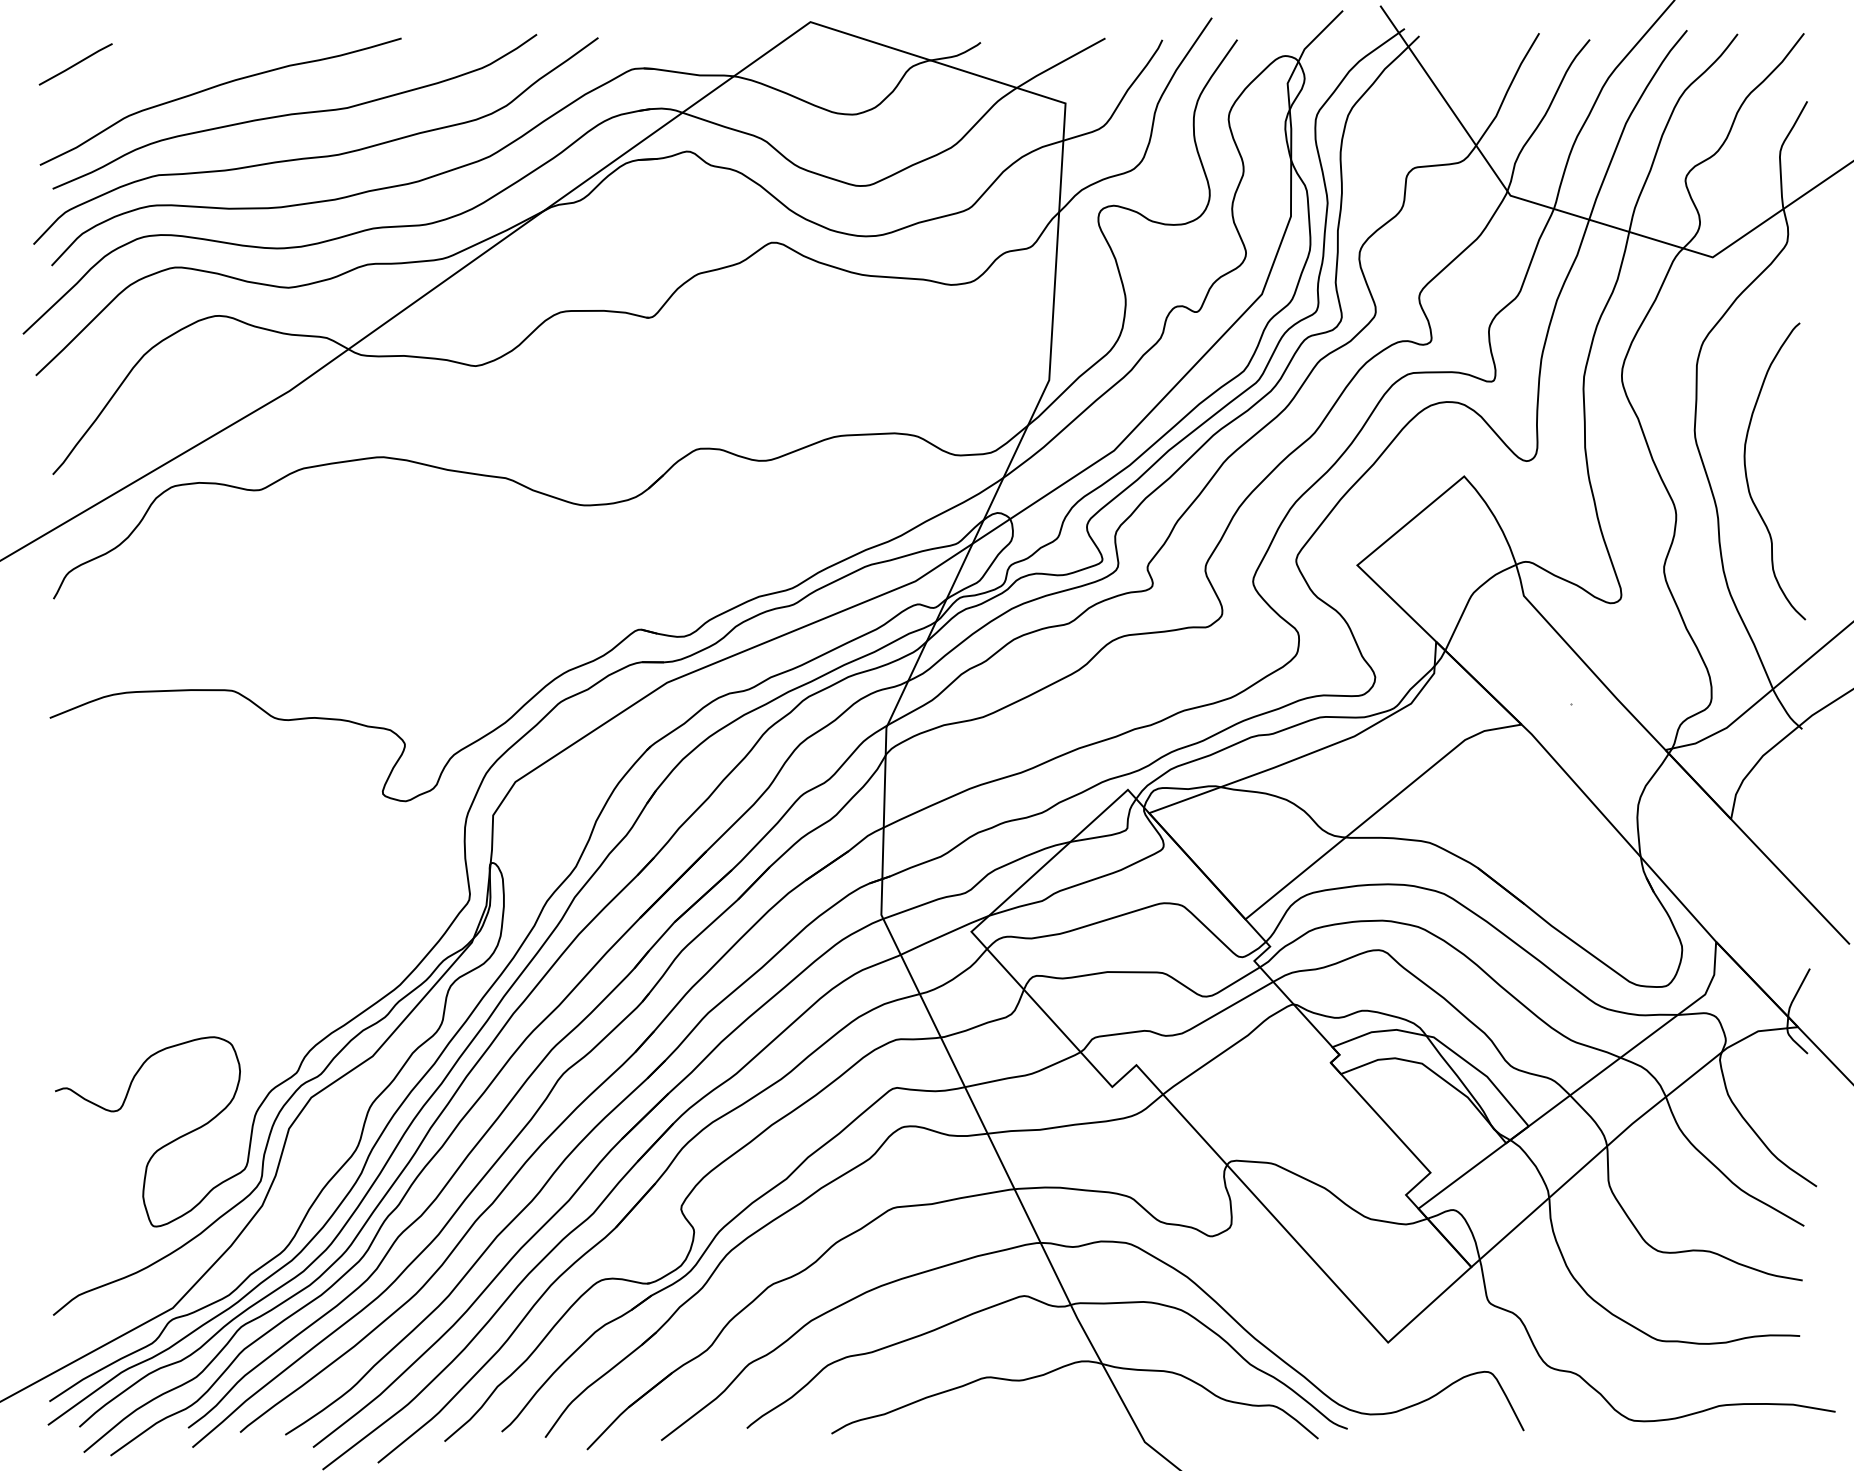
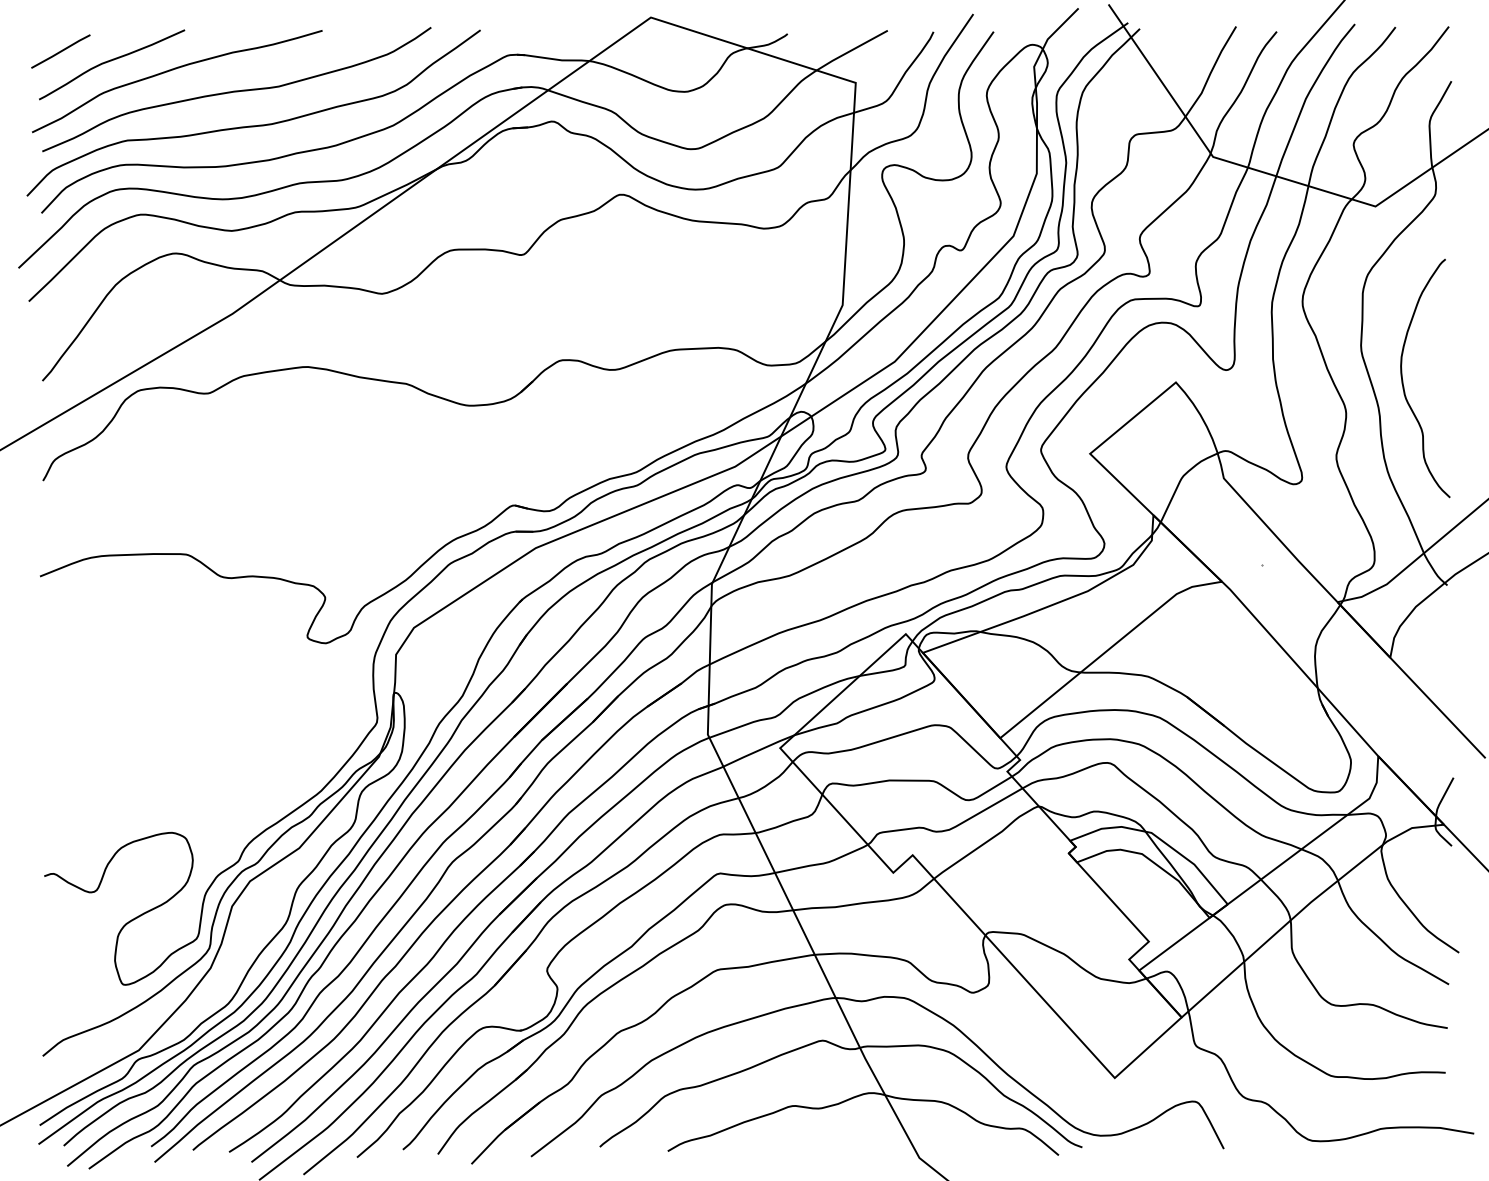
curve: (138, 76) -> (111, 61), added

